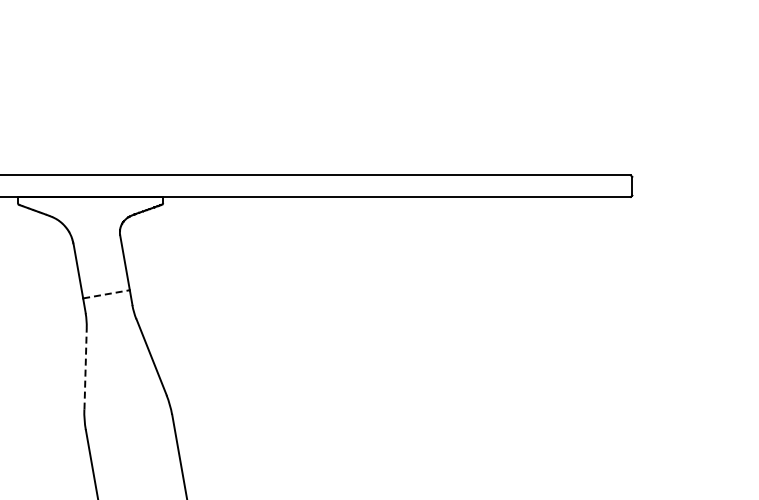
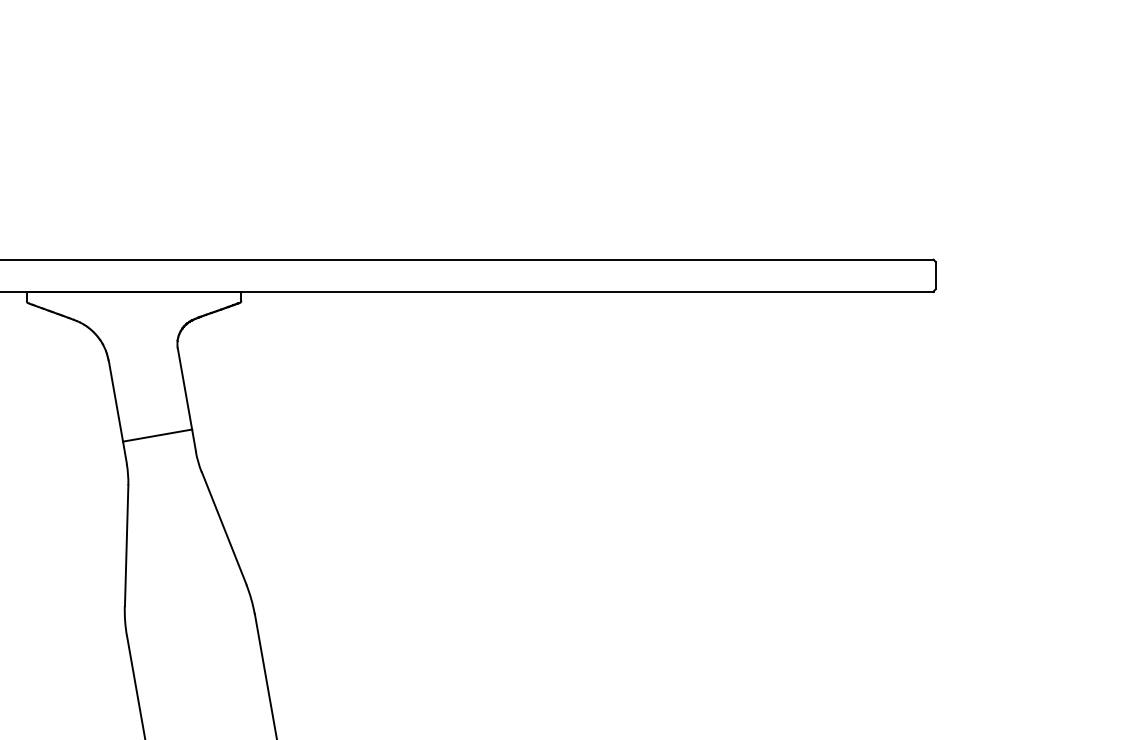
line: (106, 294) -> (157, 435), dashed -> solid
line: (85, 368) -> (126, 545), dashed -> solid

